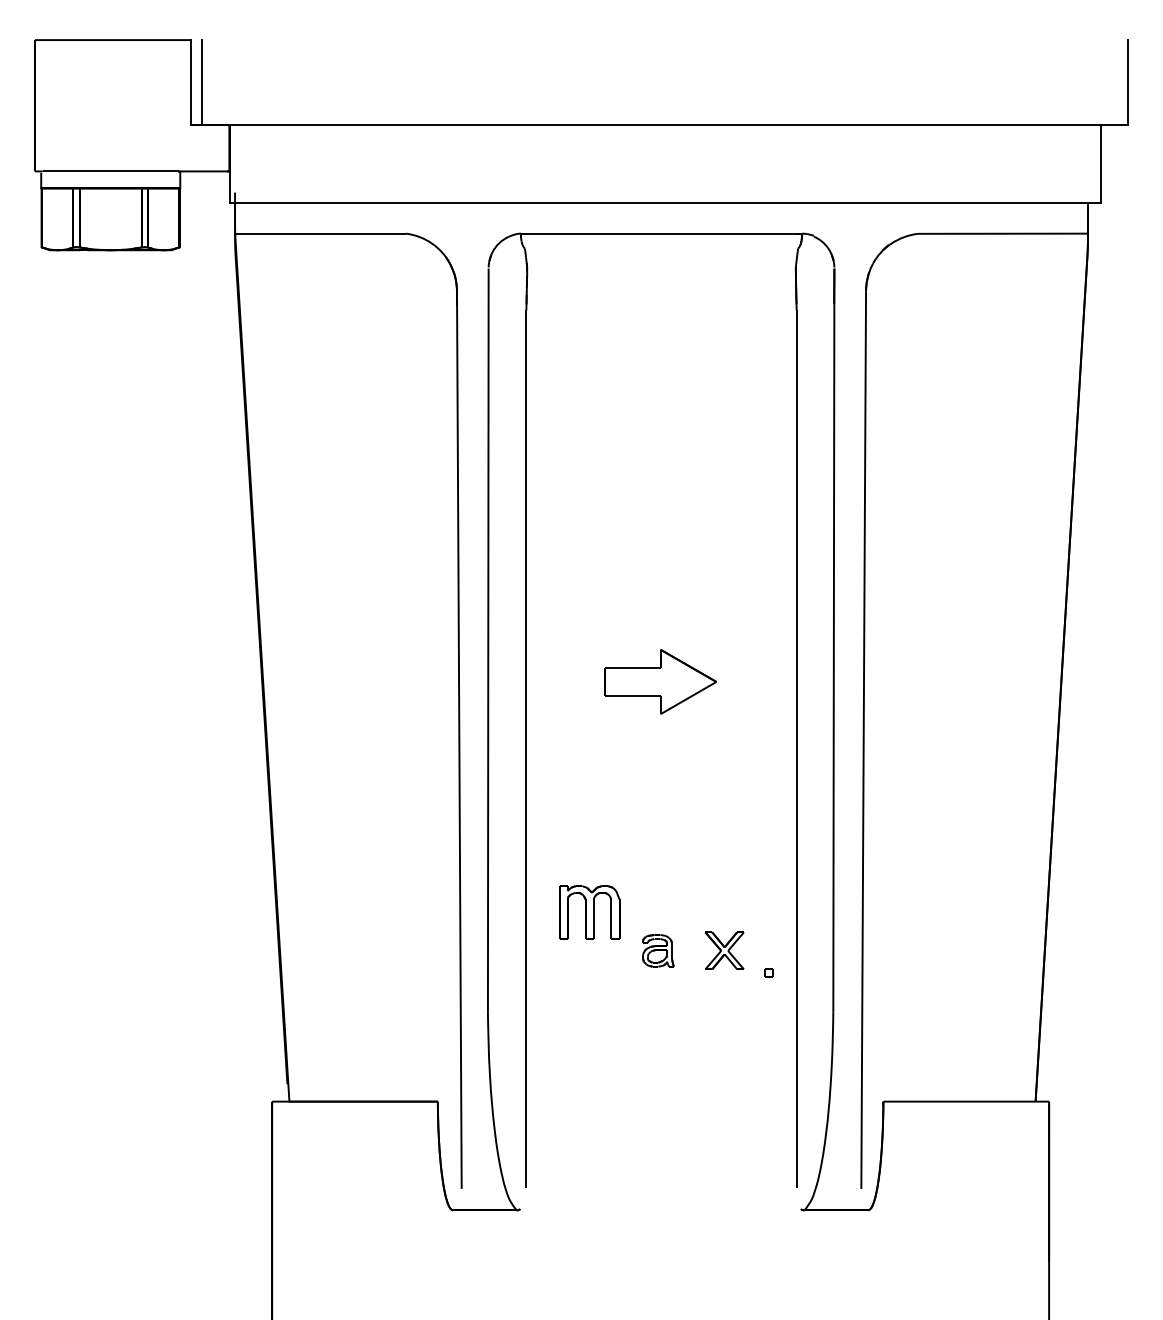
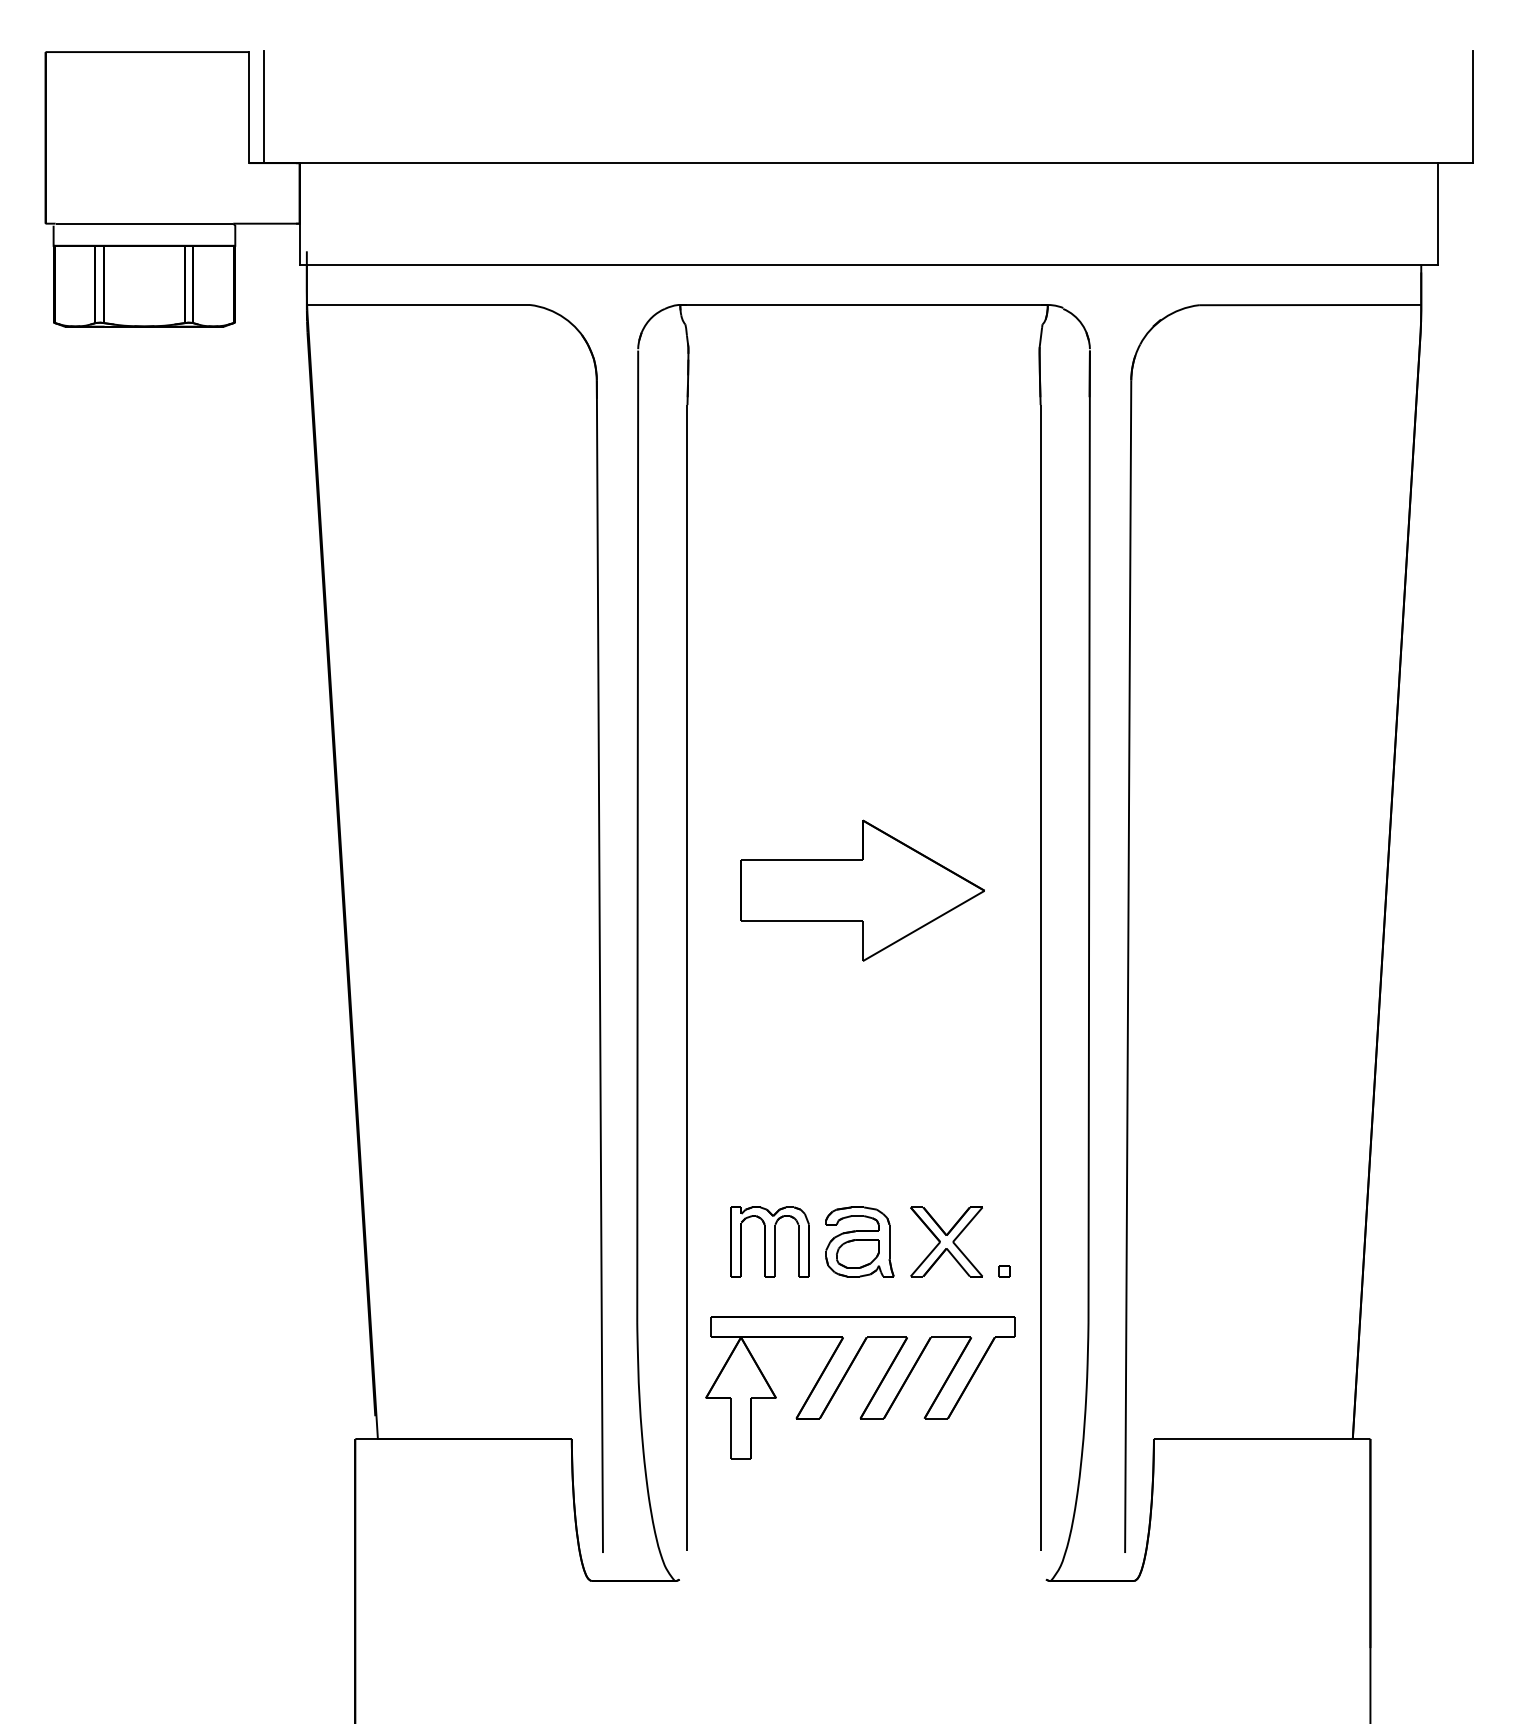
part: (660, 681) -> (862, 890), size x1.67
part: (589, 912) -> (769, 1241), moved
part: (658, 950) -> (859, 1241), size x1.67
part: (724, 950) -> (946, 1241), size x1.43
part: (668, 1066) -> (873, 1393), added

